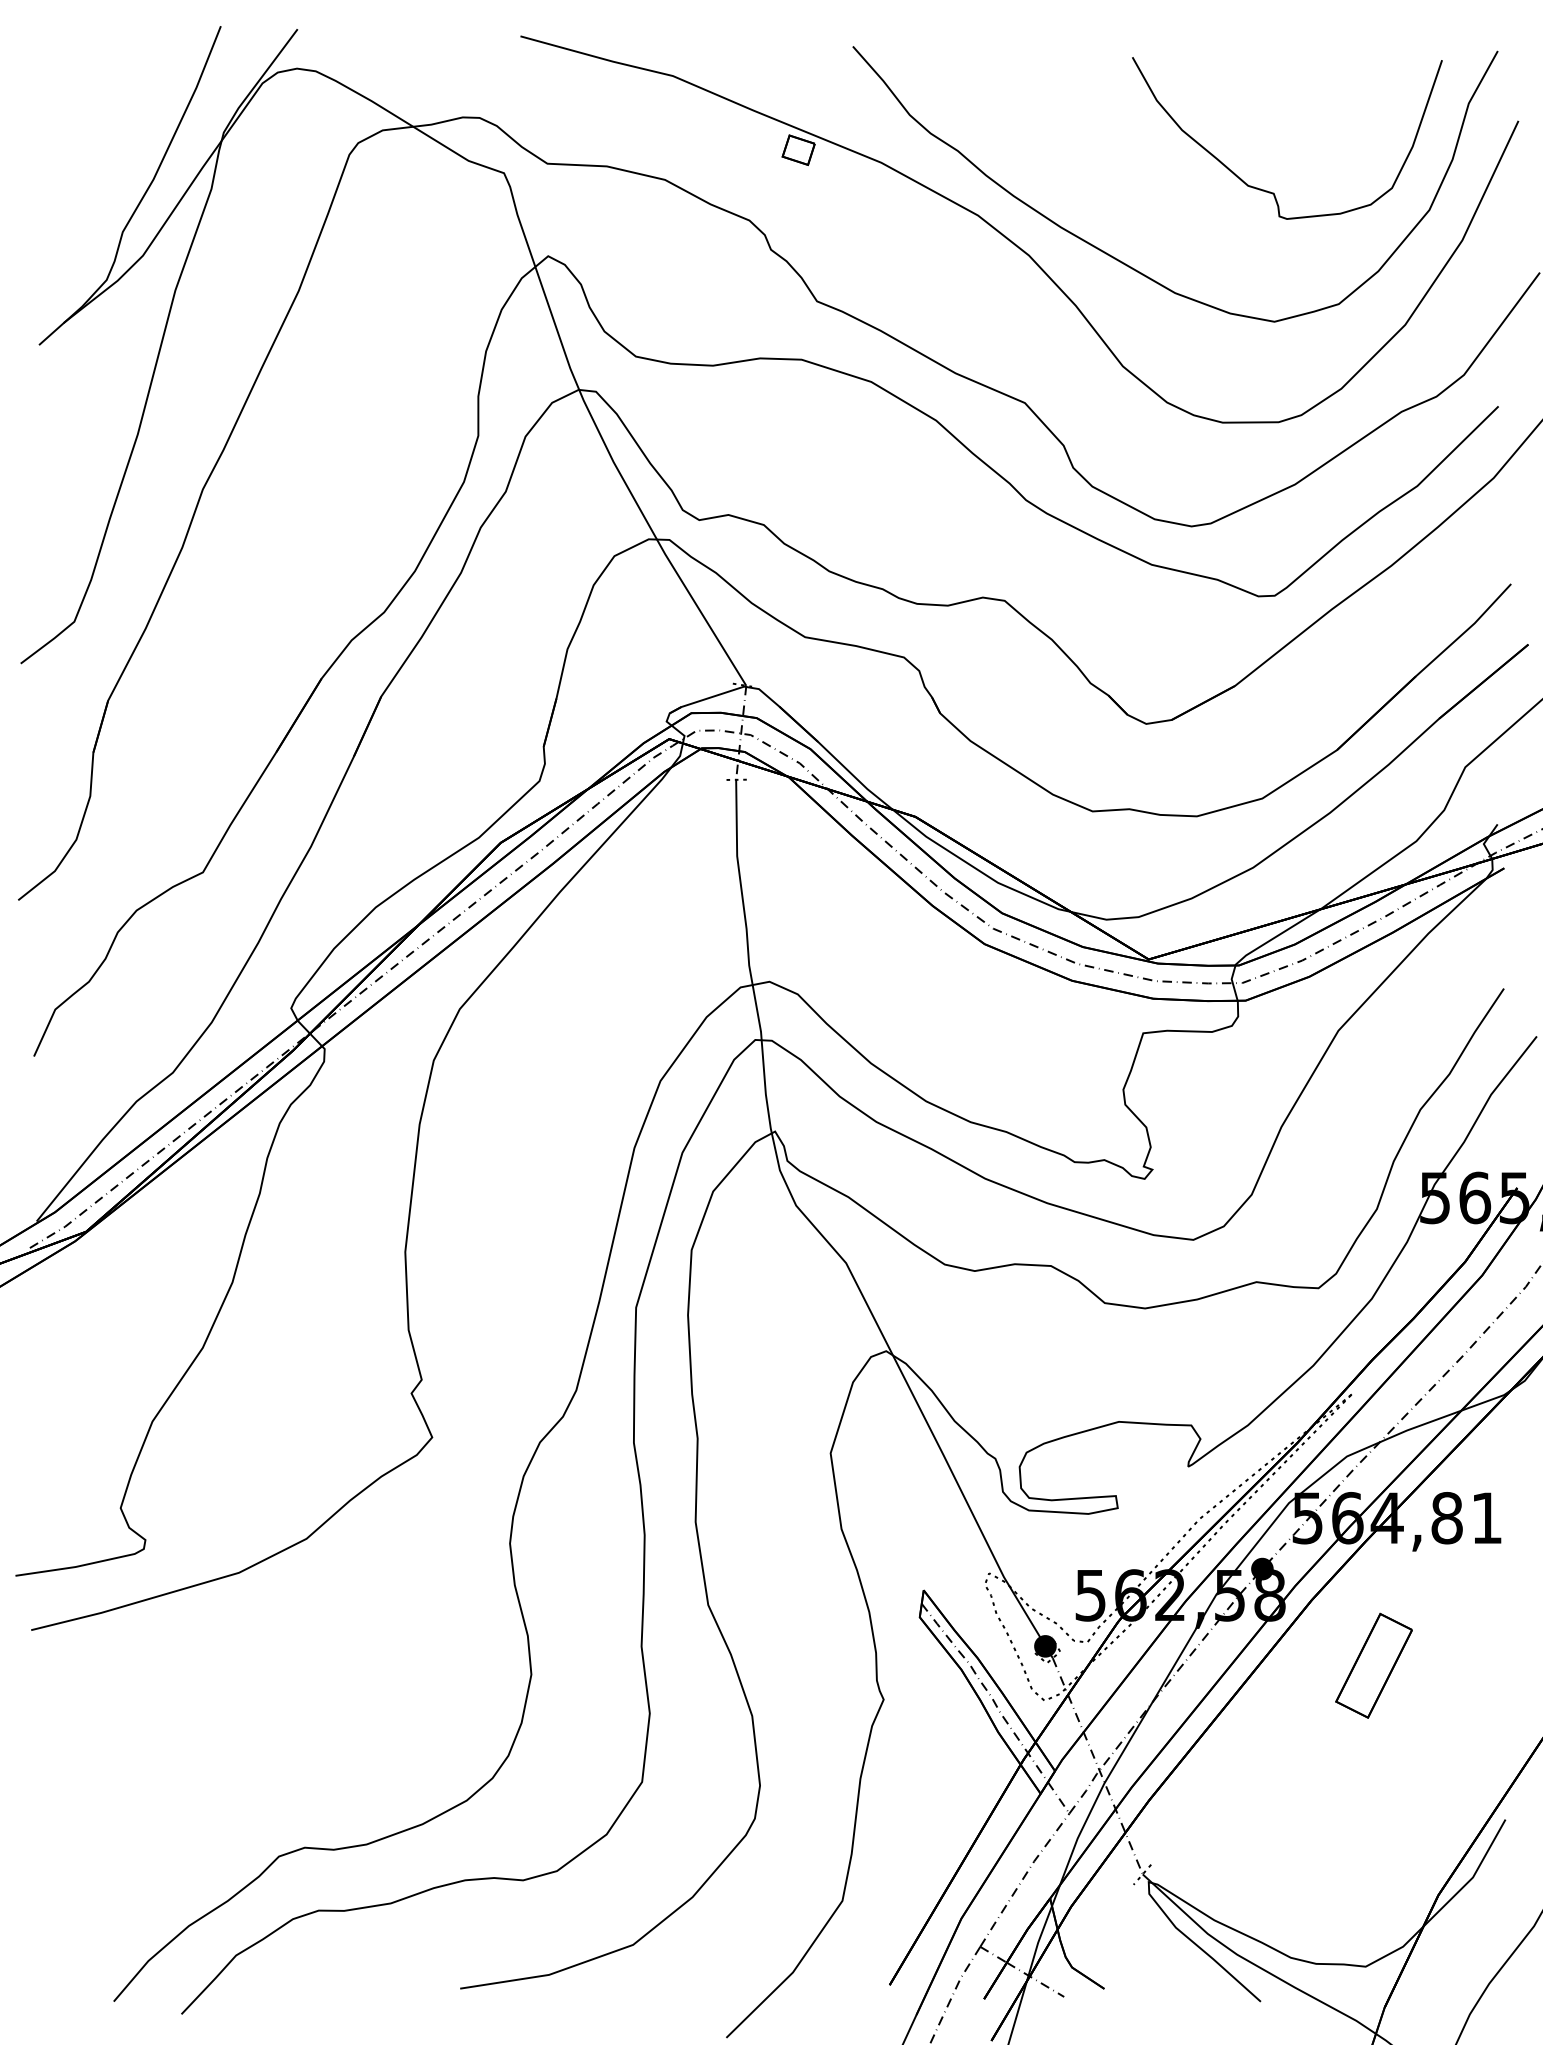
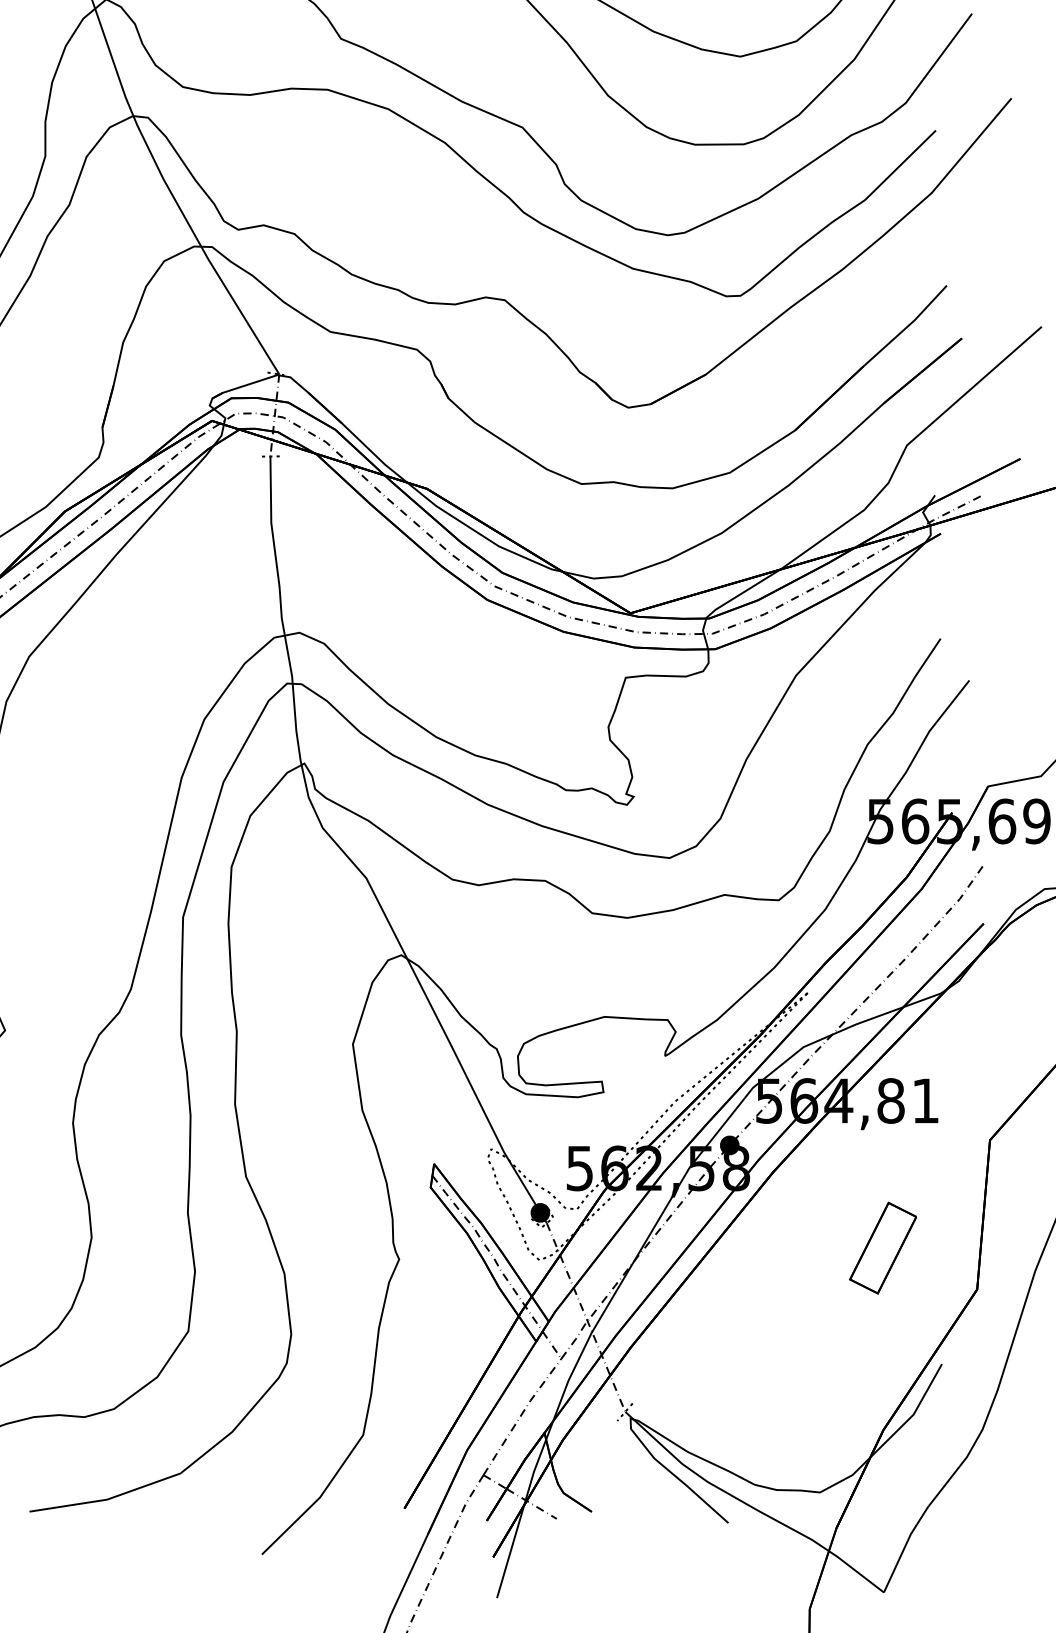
part: (1373, 1665) -> (882, 1247), moved

